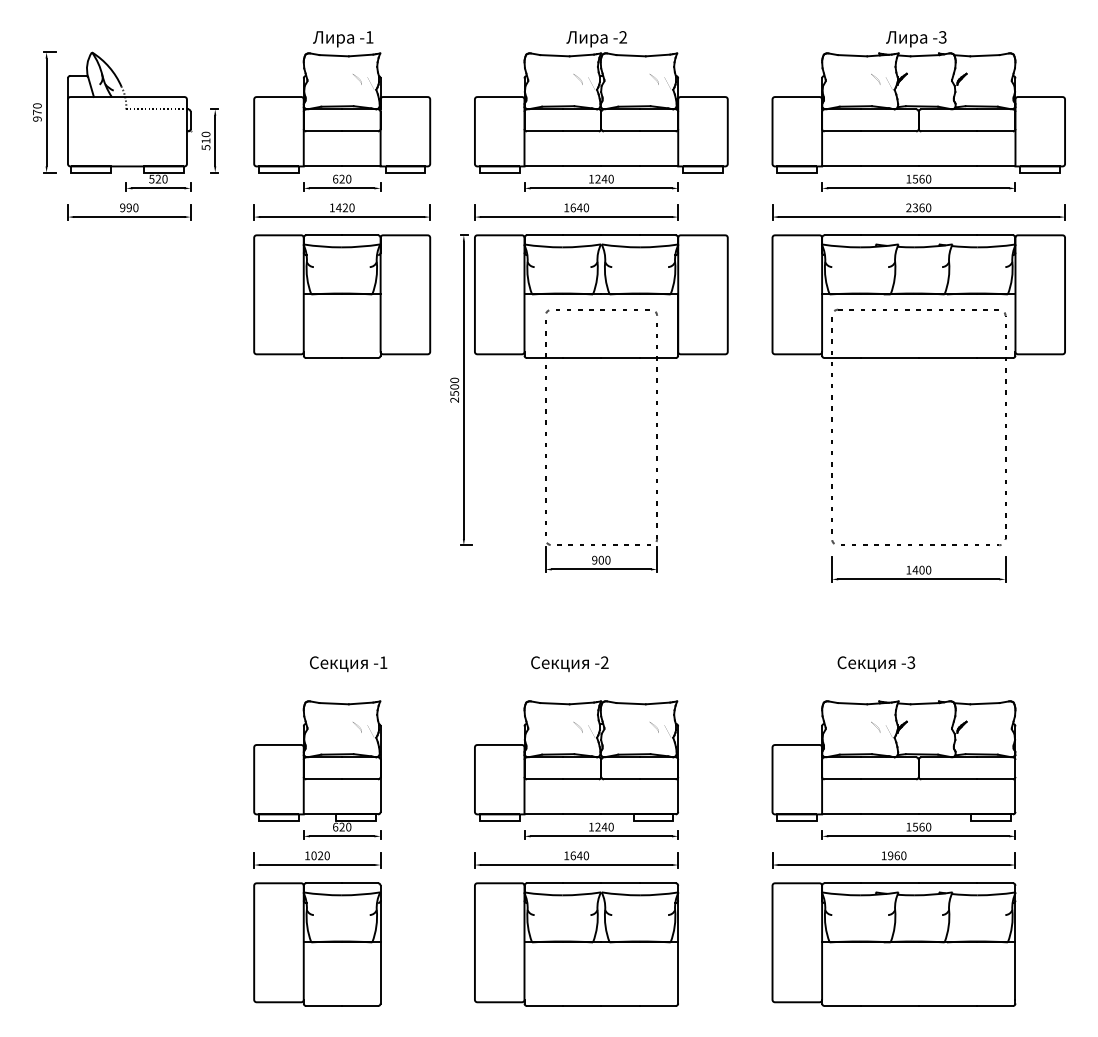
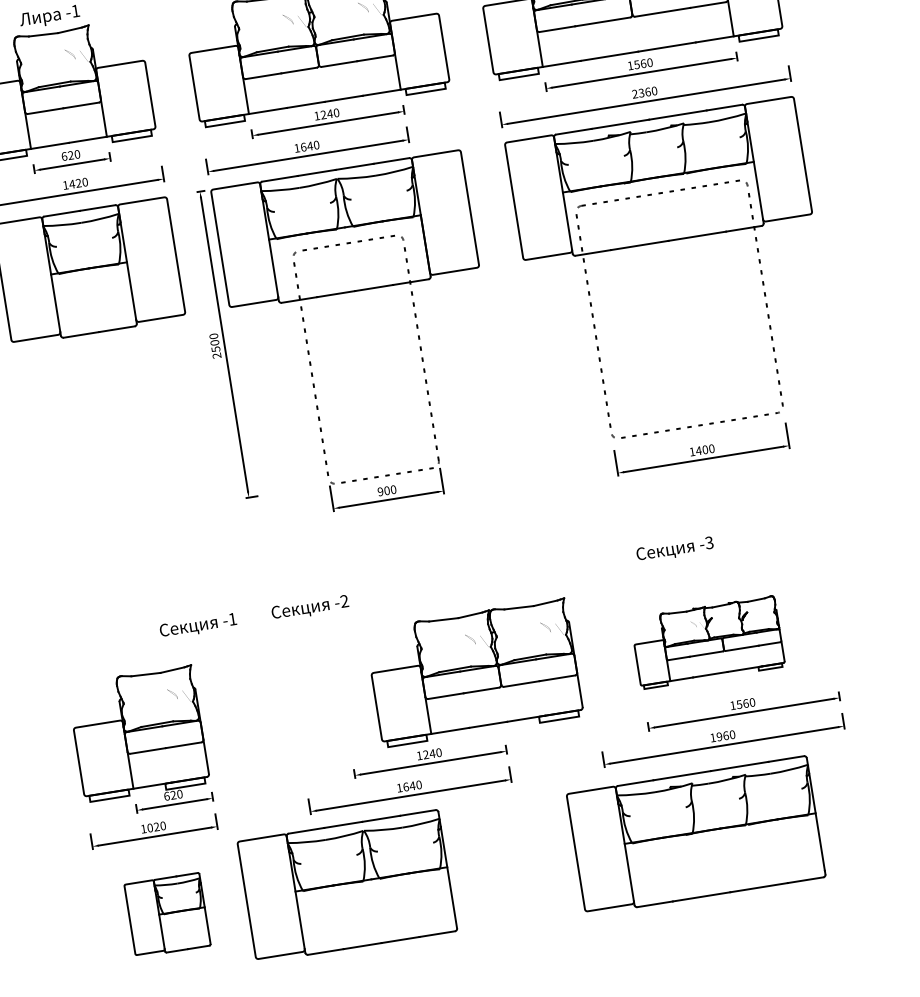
text: (569, 663) -> (309, 607), moved
text: (348, 664) -> (198, 626), moved
part: (576, 760) -> (474, 672), moved
part: (893, 760) -> (707, 642), size x0.6
part: (317, 944) -> (167, 915), size x0.6
part: (576, 944) -> (347, 886), moved
part: (893, 944) -> (695, 835), moved

